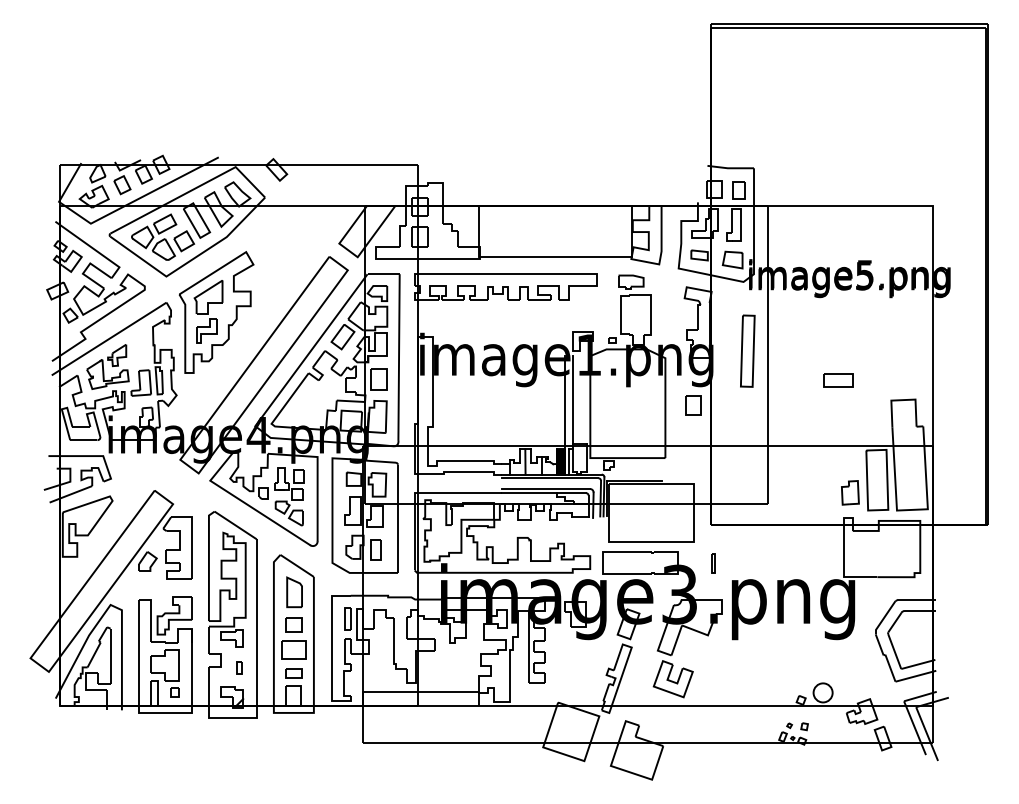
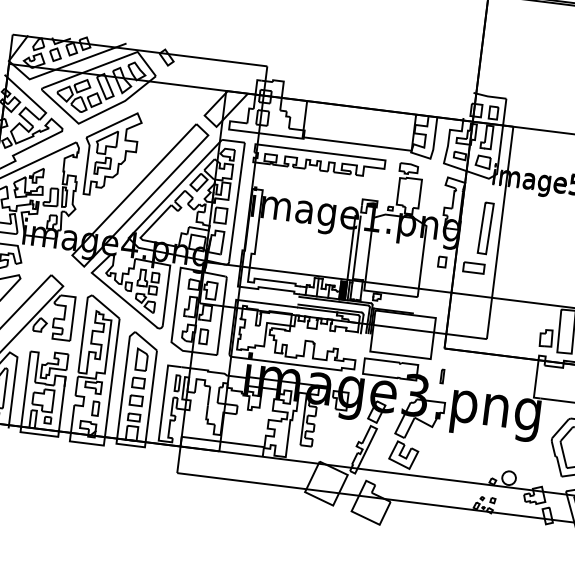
part: (838, 380) -> (474, 268), moved
part: (693, 404) -> (442, 261), size x0.71
part: (293, 649) -> (136, 400), size x0.71
part: (238, 667) -> (95, 408), size x1.67

